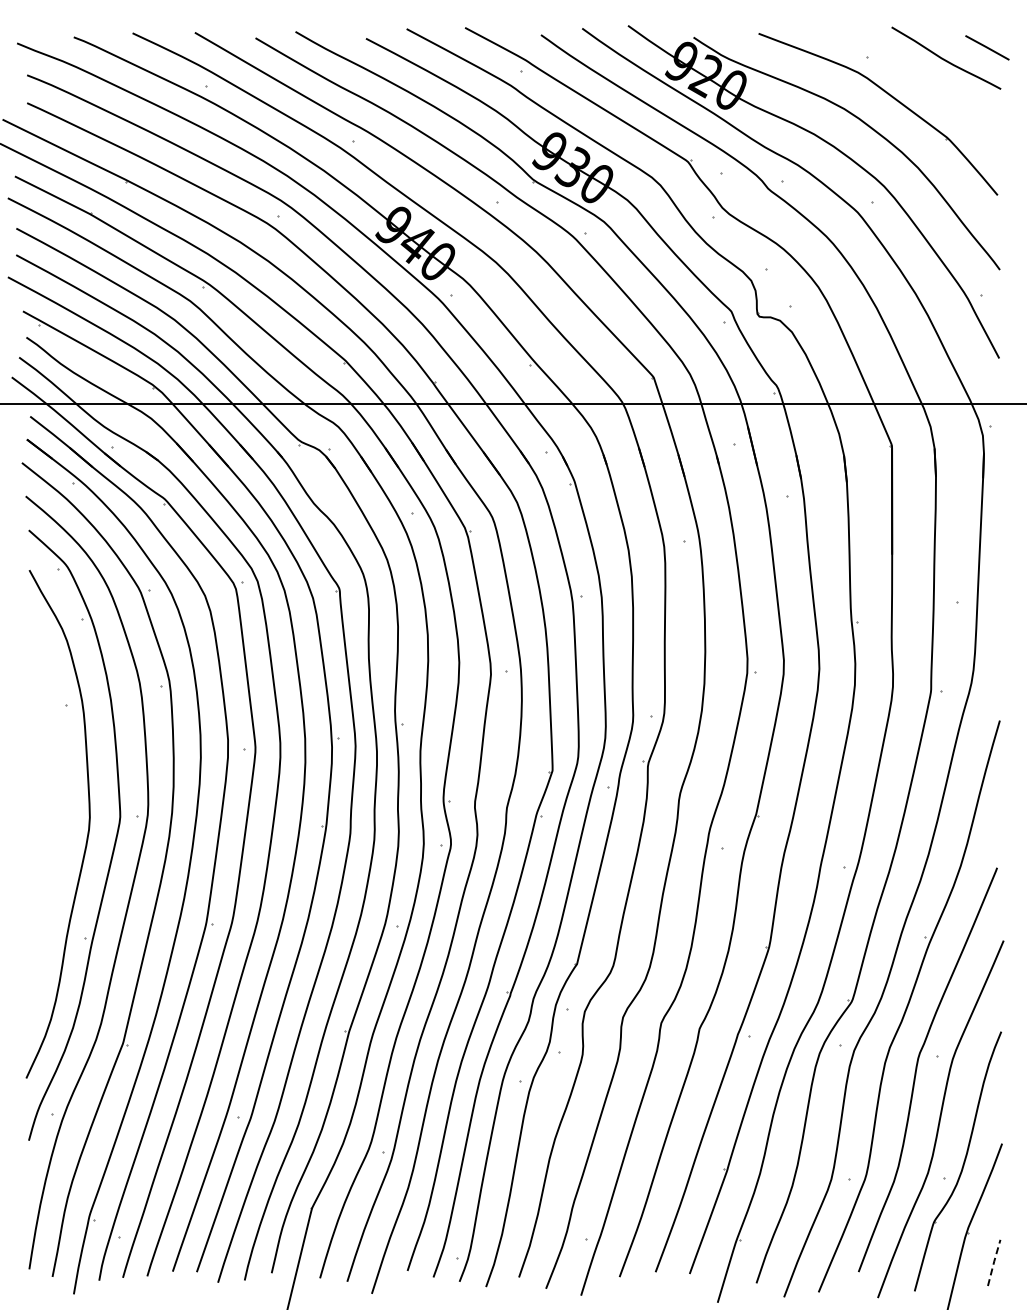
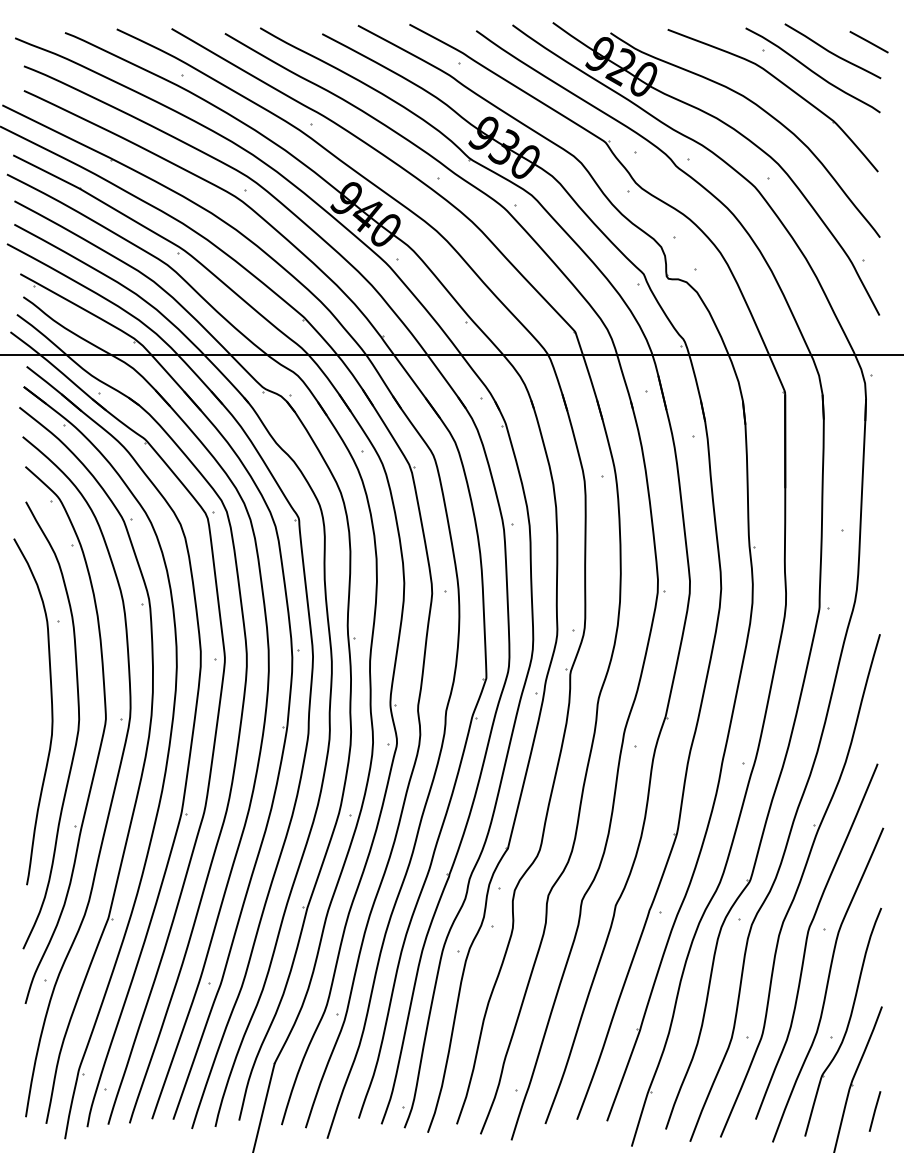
curve: (922, 79) -> (811, 70), added
curve: (58, 808) -> (51, 711), added
line: (994, 1262) -> (875, 1111), dashed -> solid

